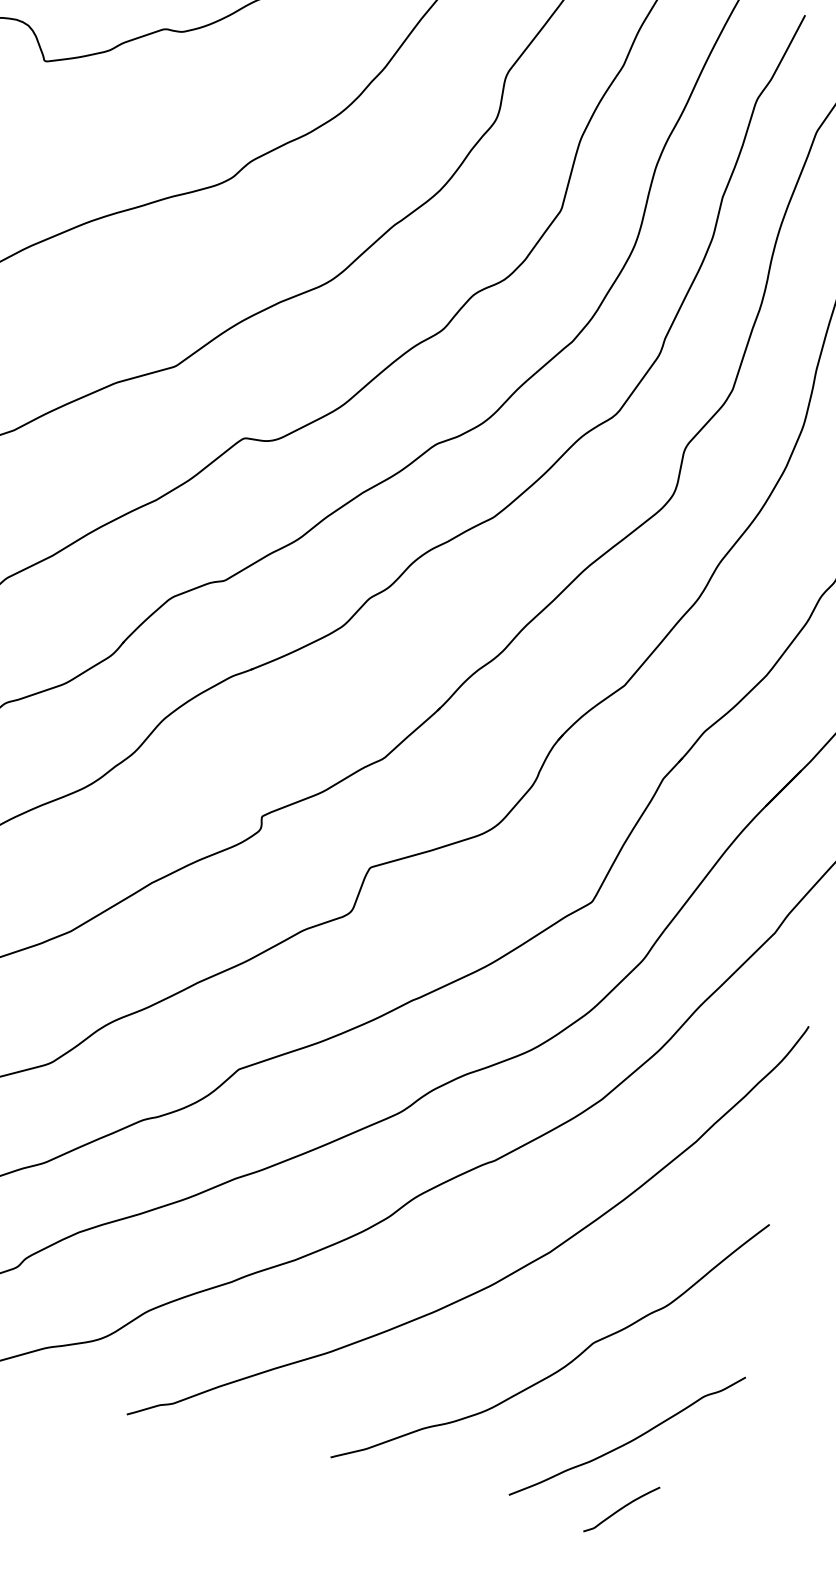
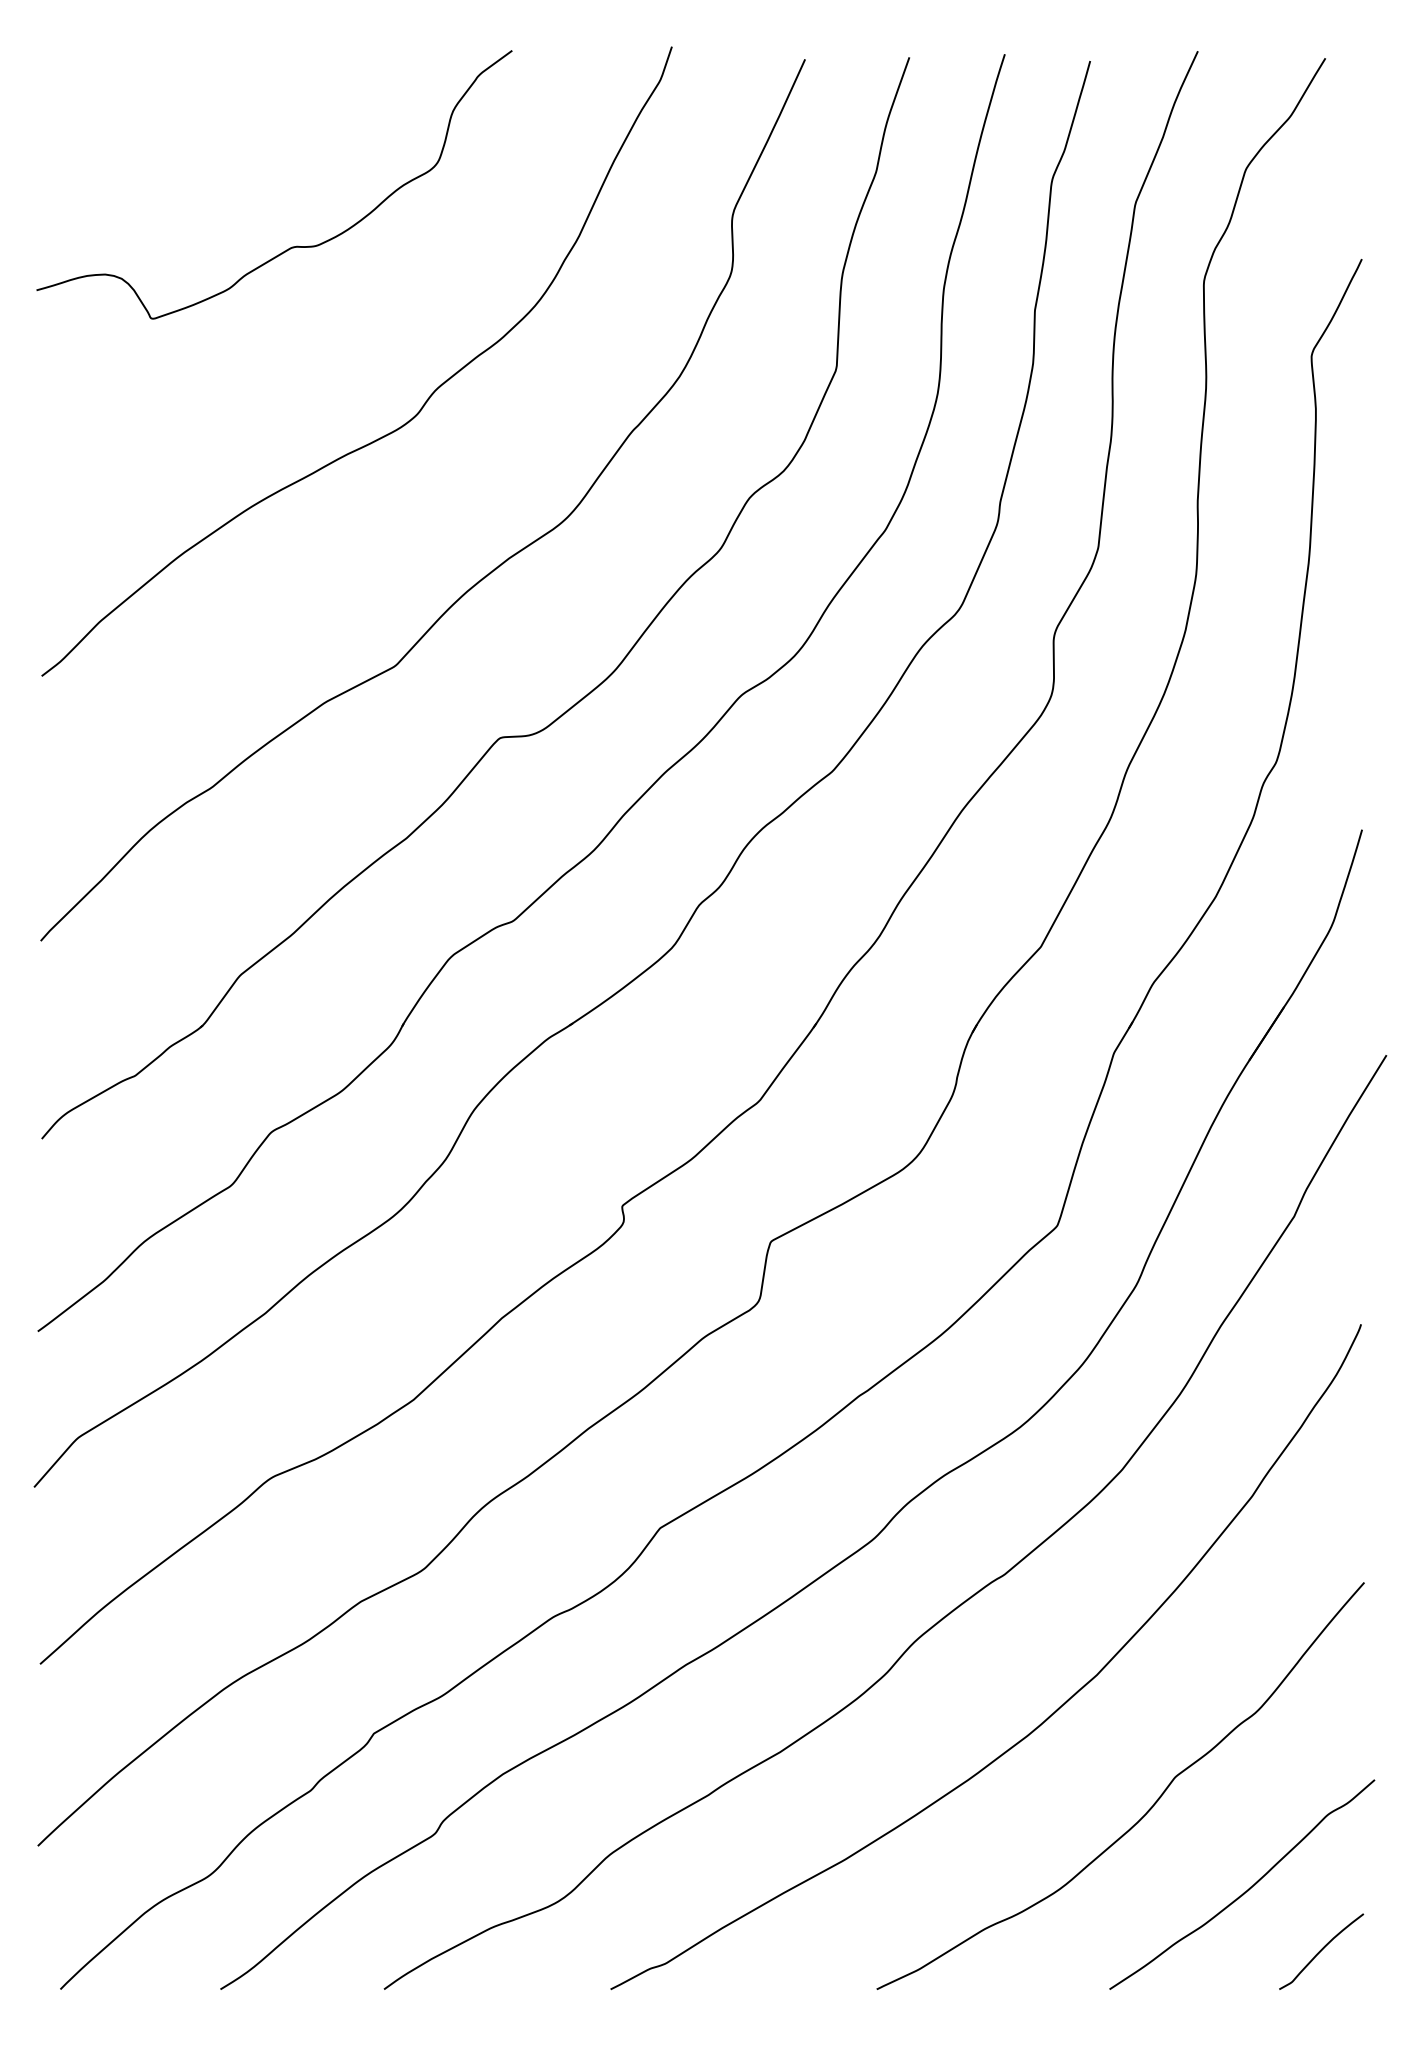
curve: (621, 1509) -> (1321, 1951), moved

